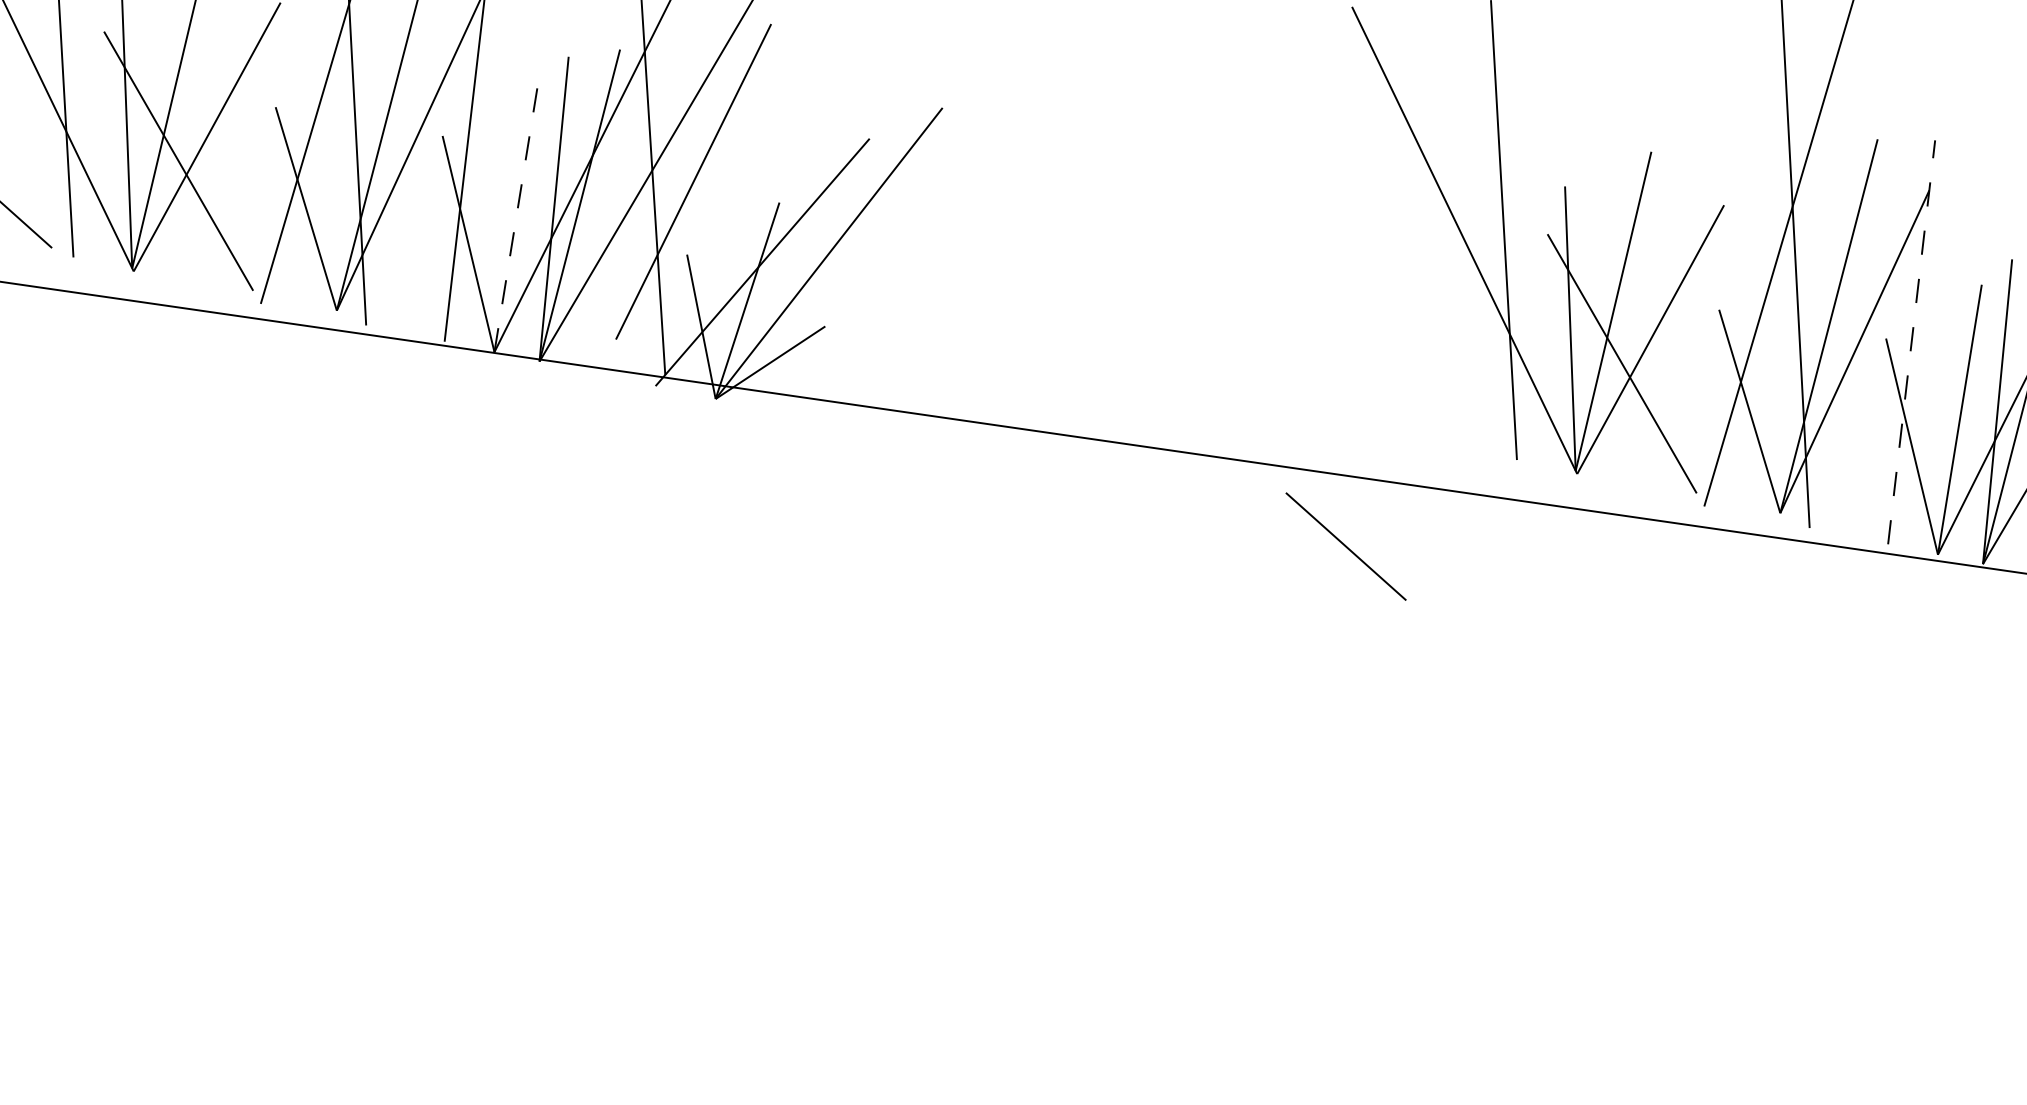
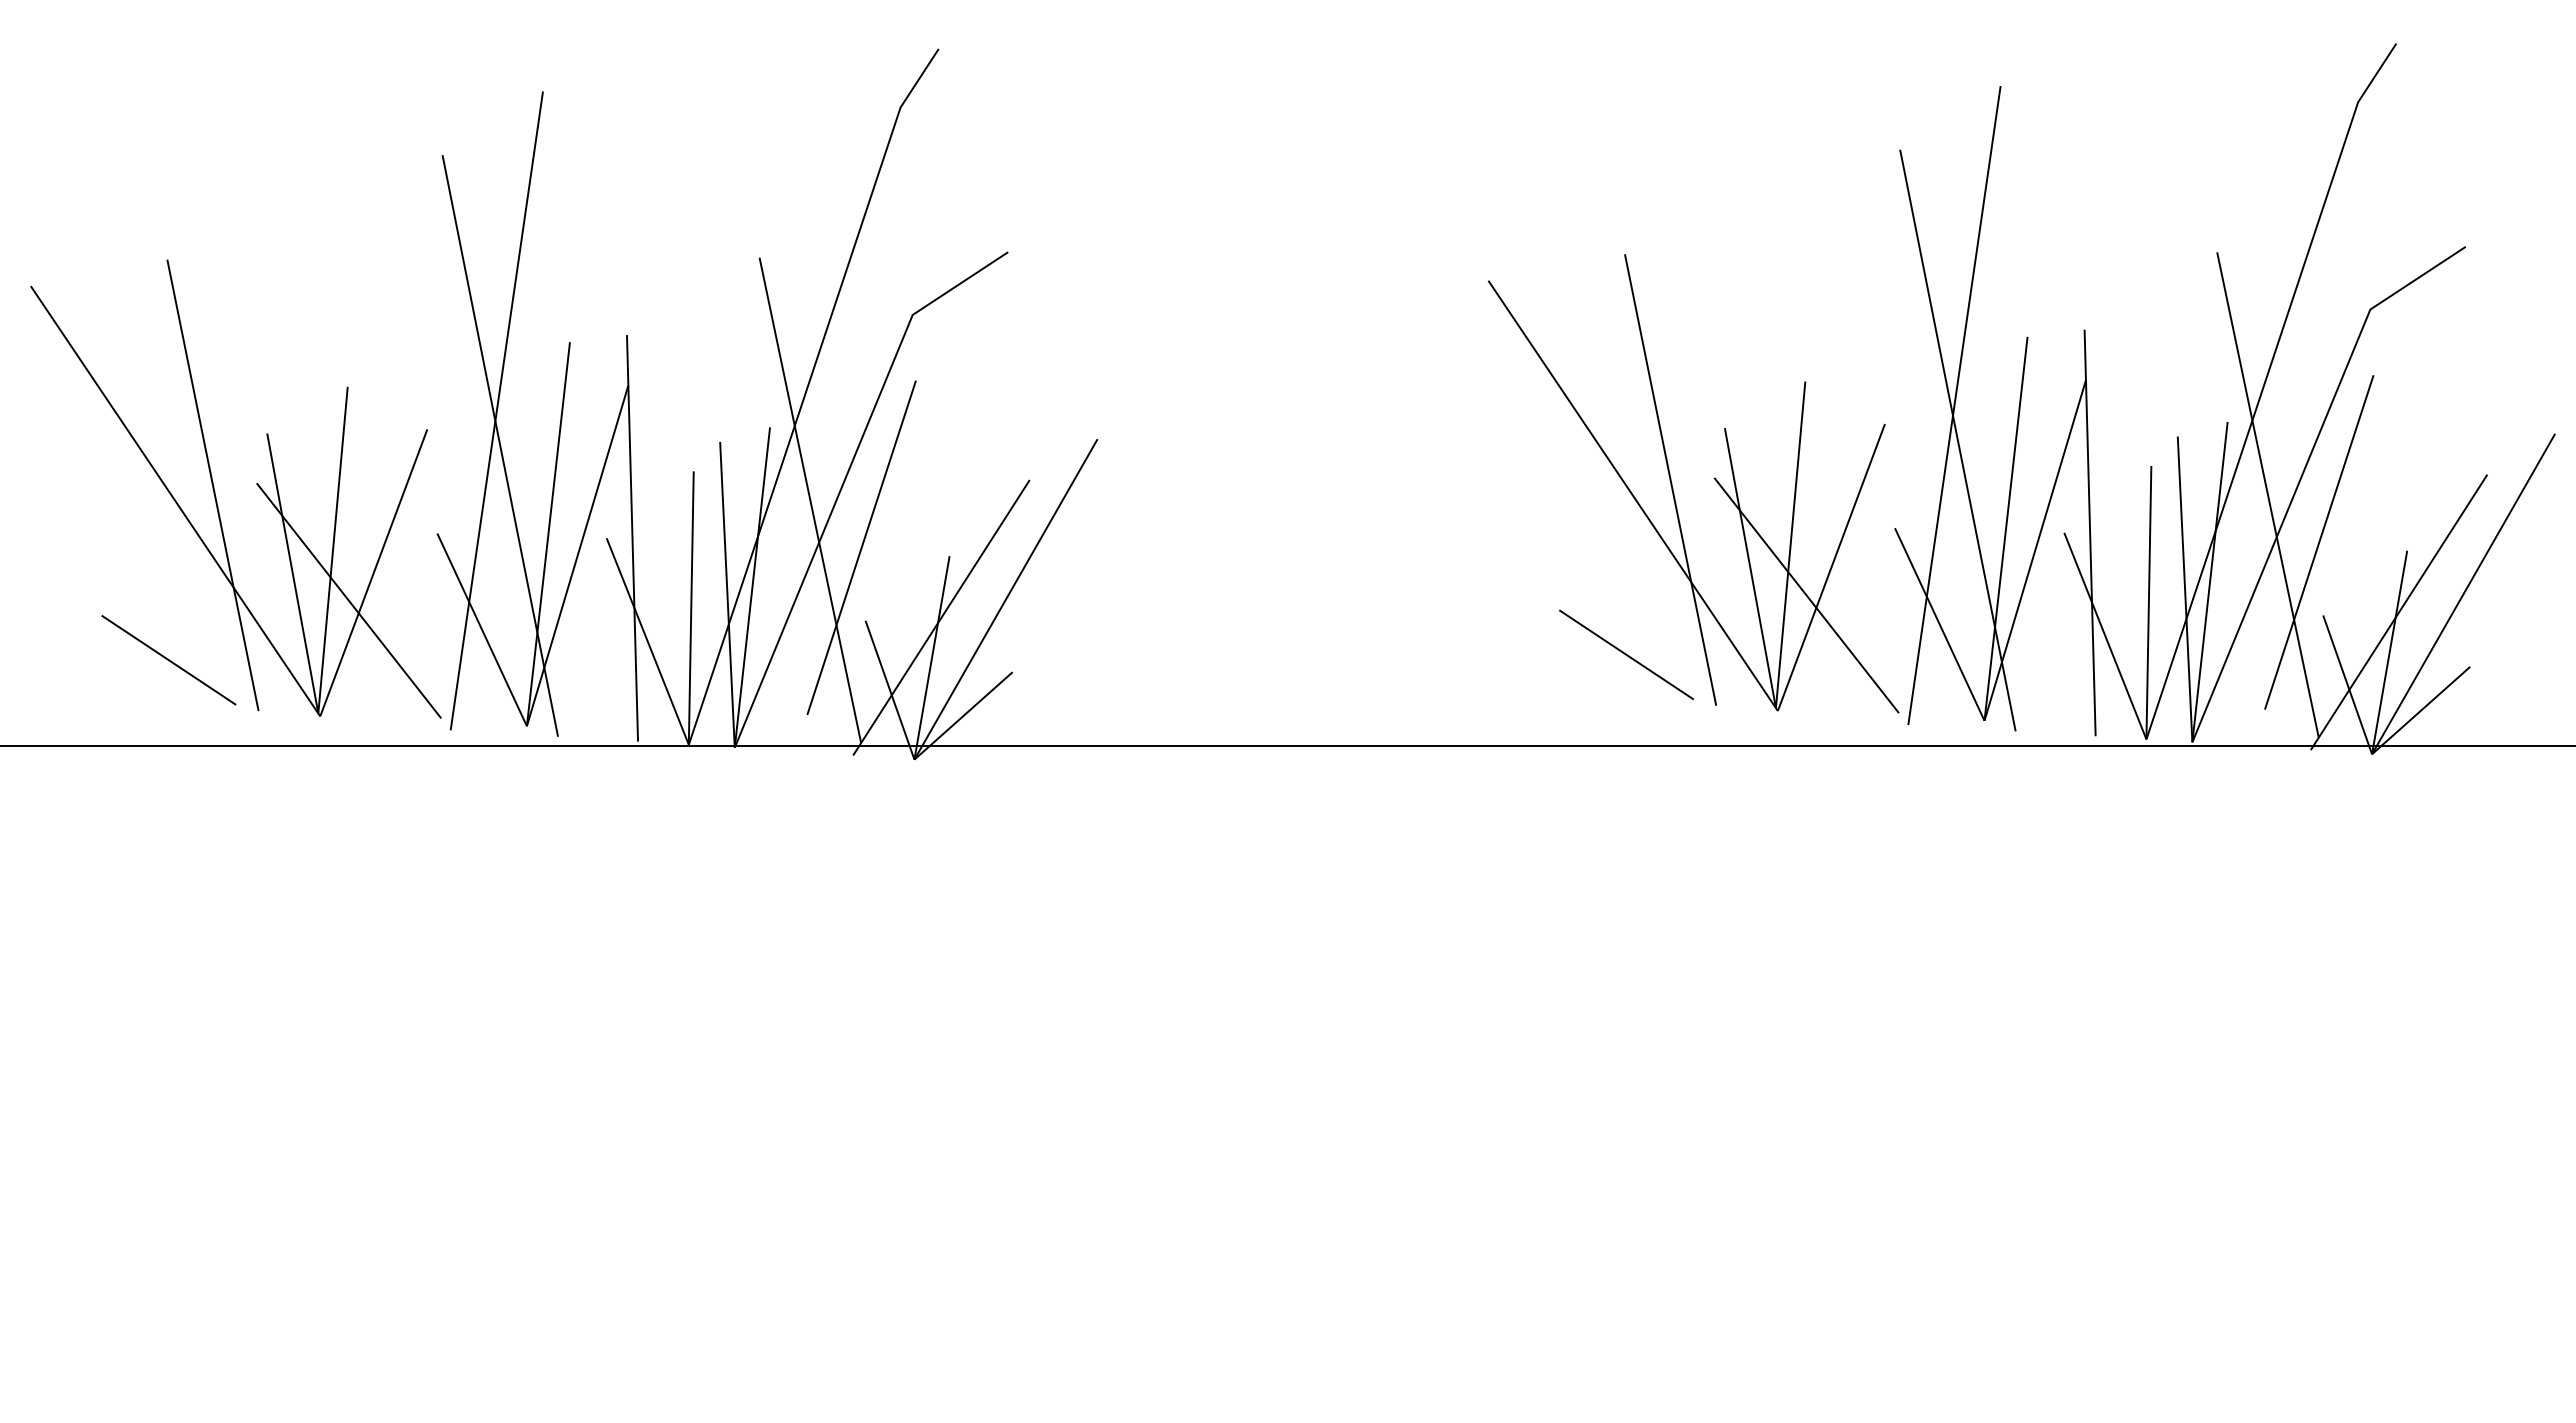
line: (516, 217) -> (691, 608), dashed -> solid
line: (1912, 341) -> (2090, 532), dashed -> solid
line: (1346, 546) -> (1626, 654), moved

